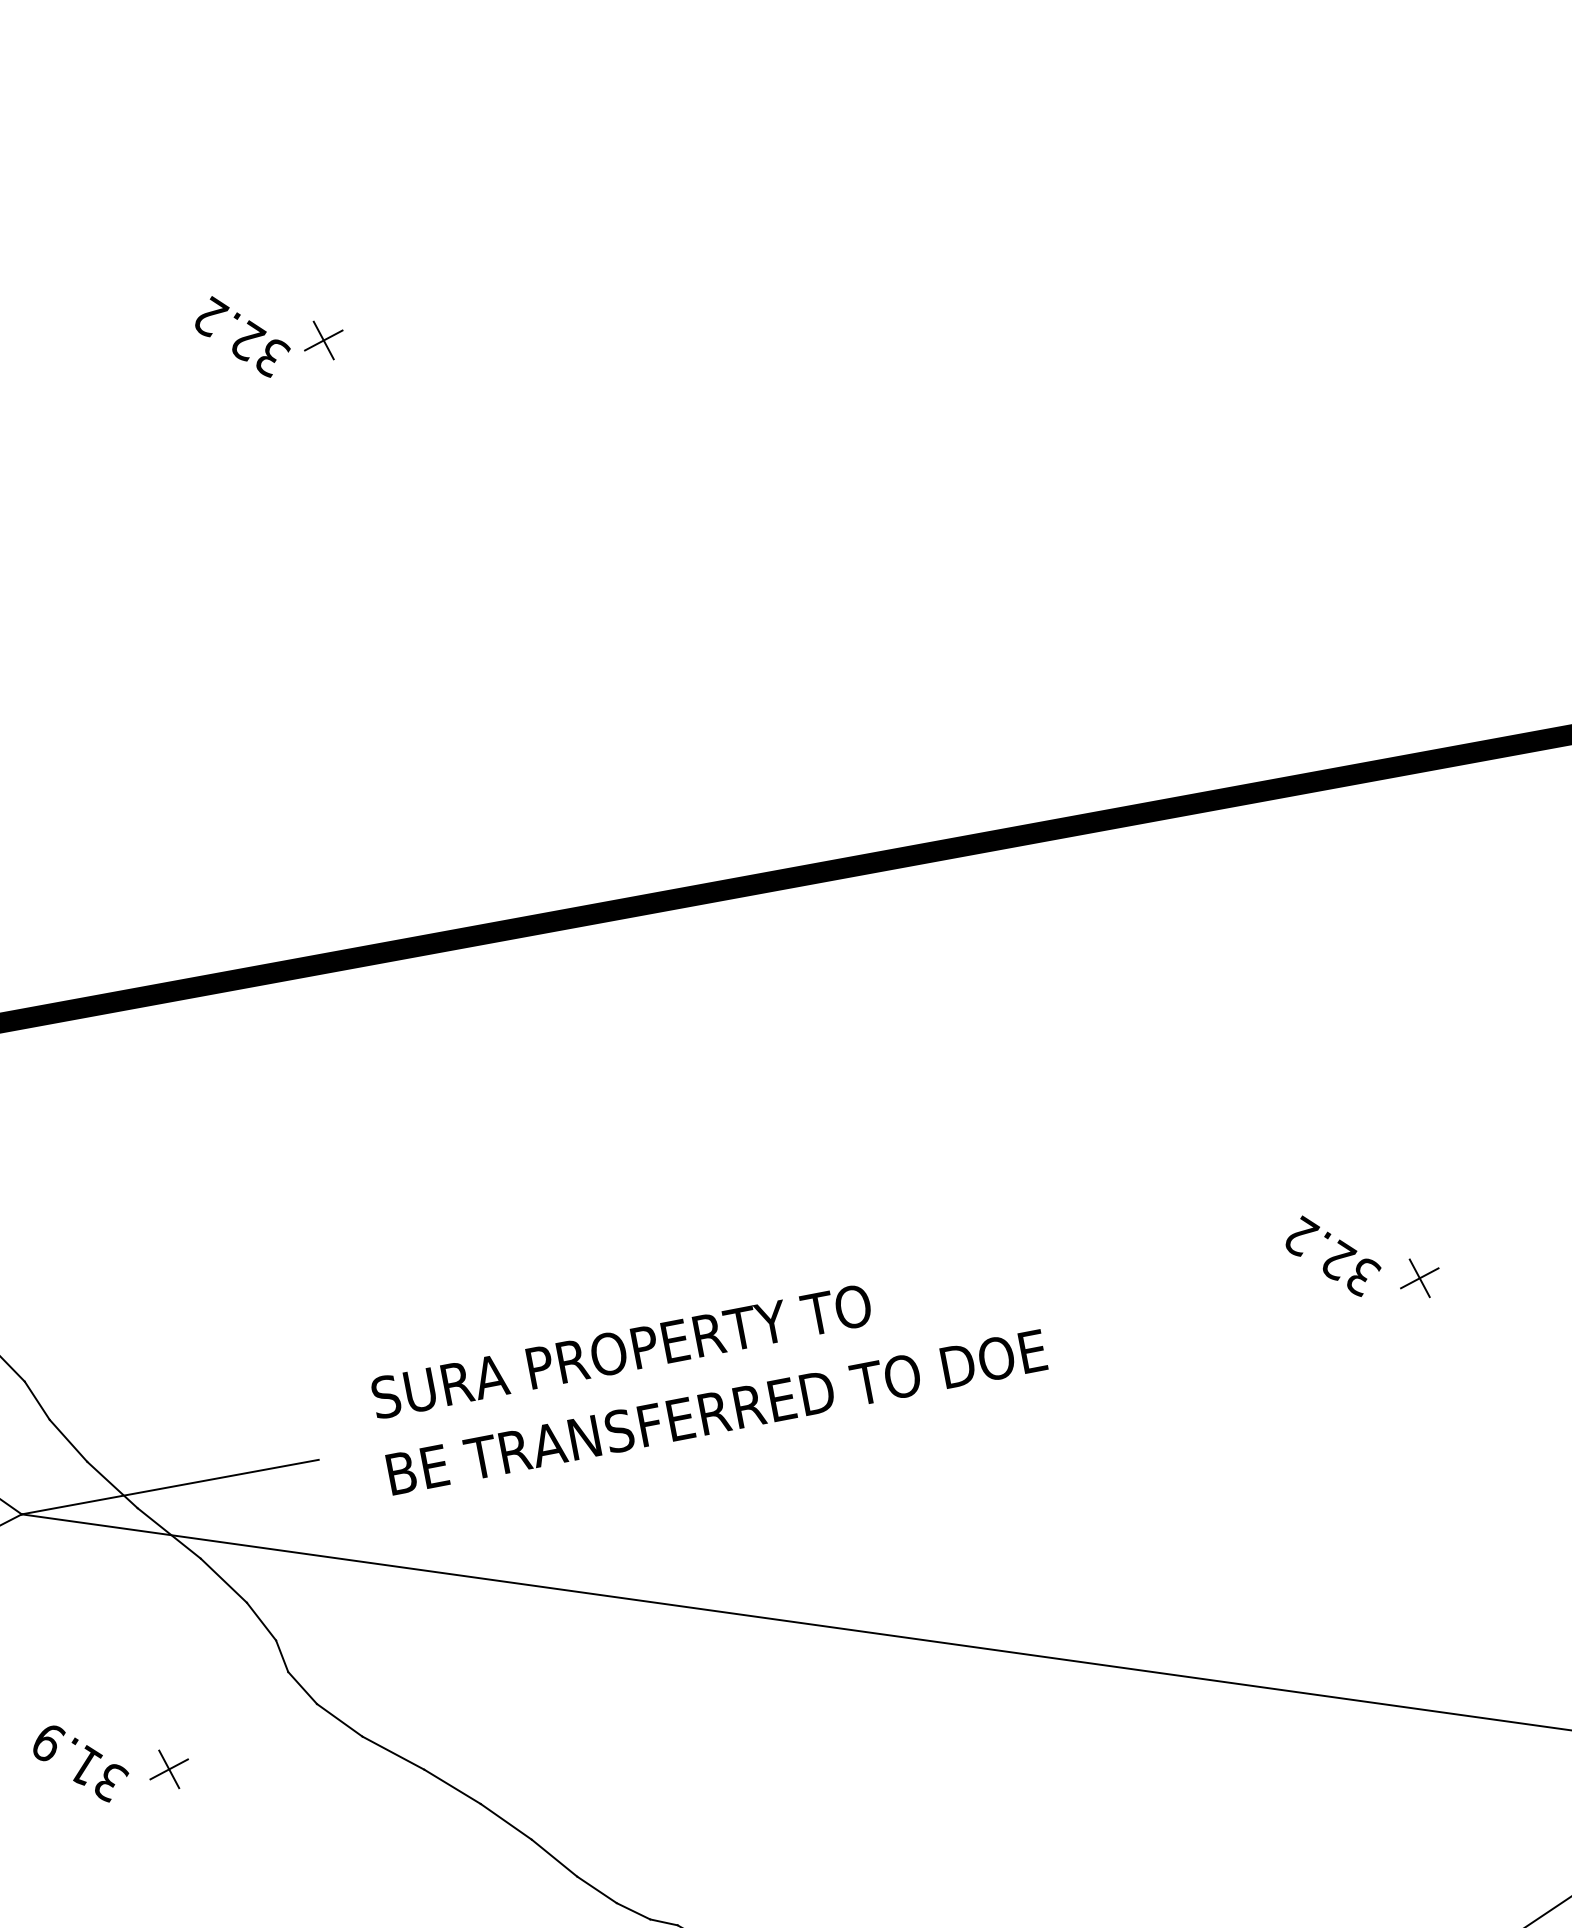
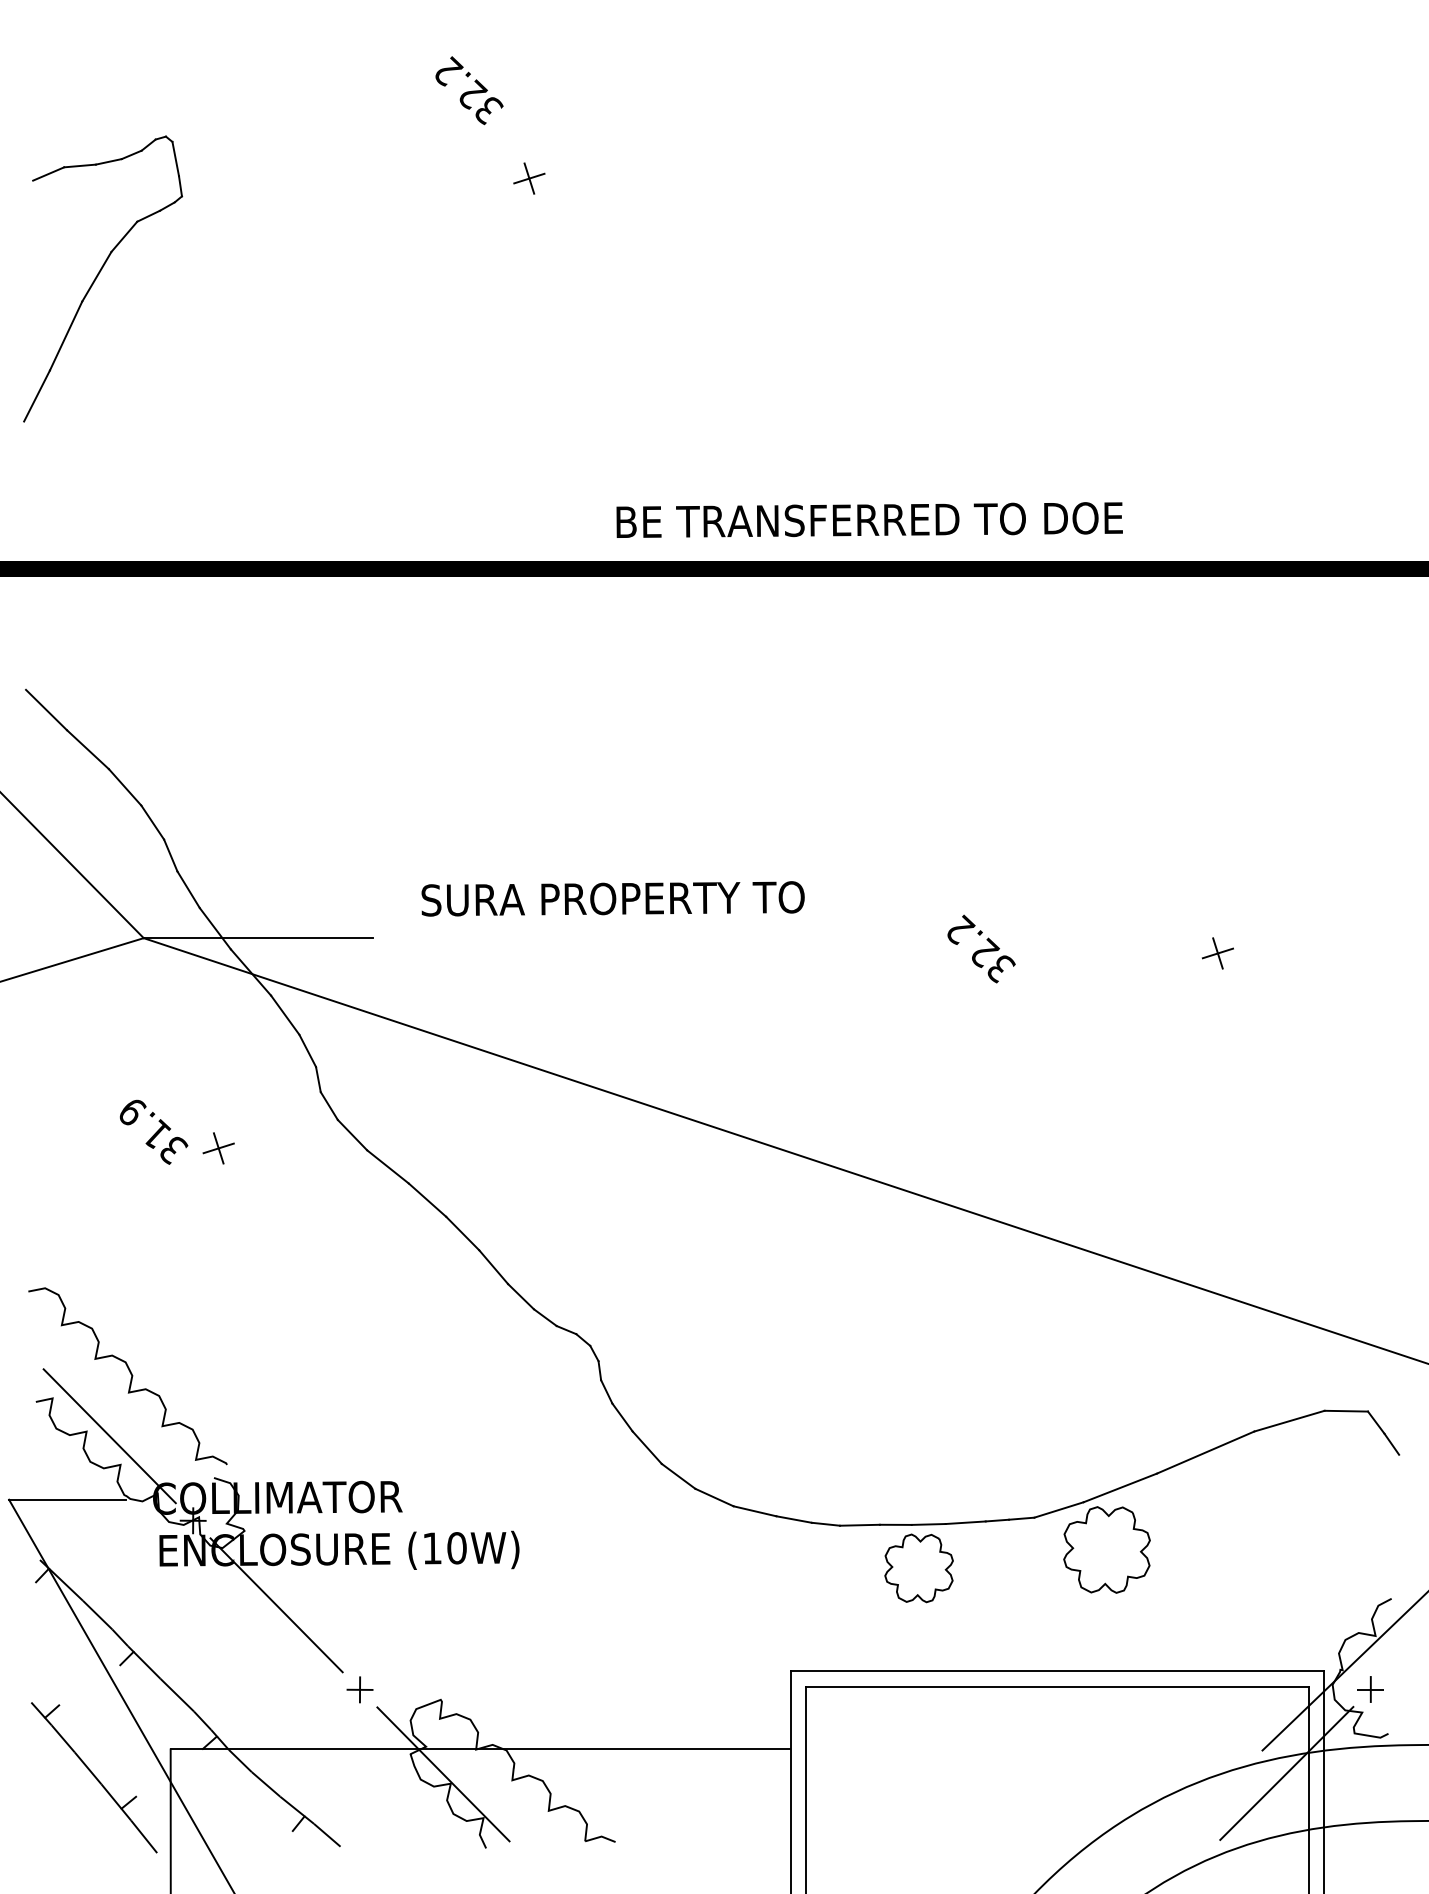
part: (323, 340) -> (529, 178), moved
text: (1333, 1255) -> (981, 948), moved
text: (716, 1411) -> (869, 519), moved

